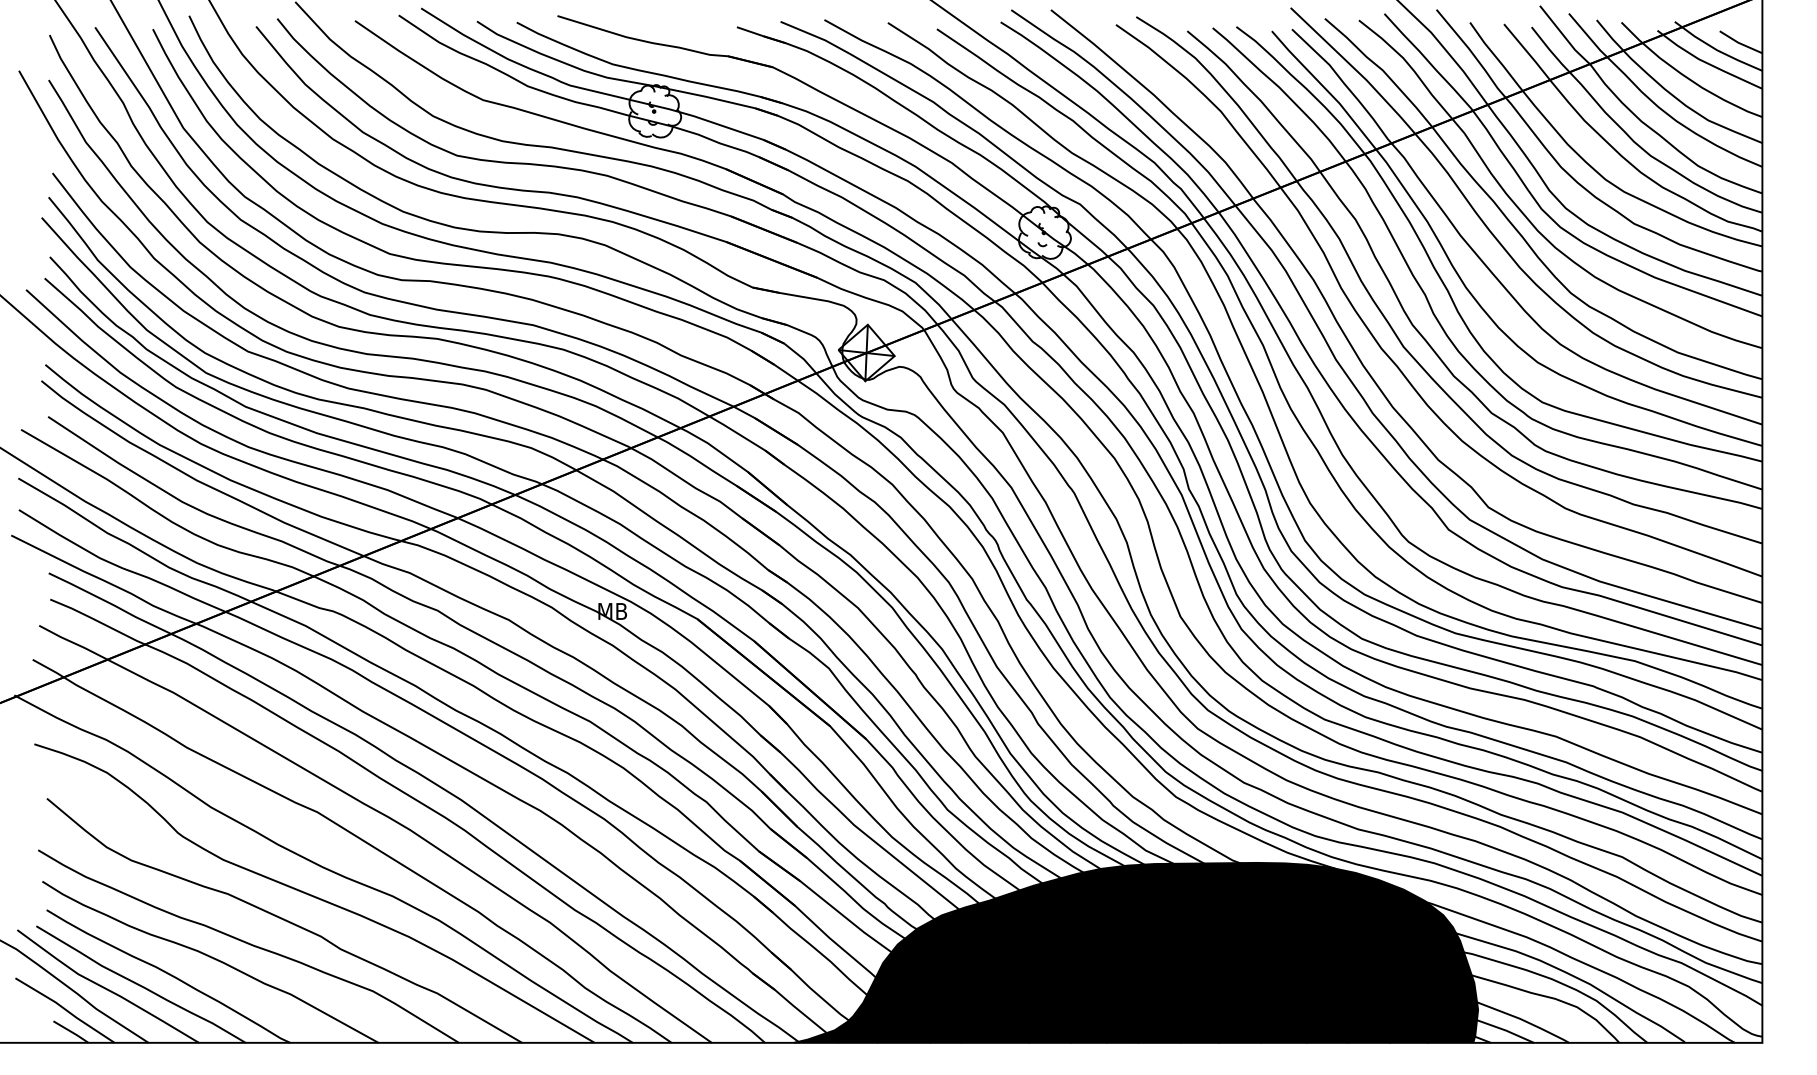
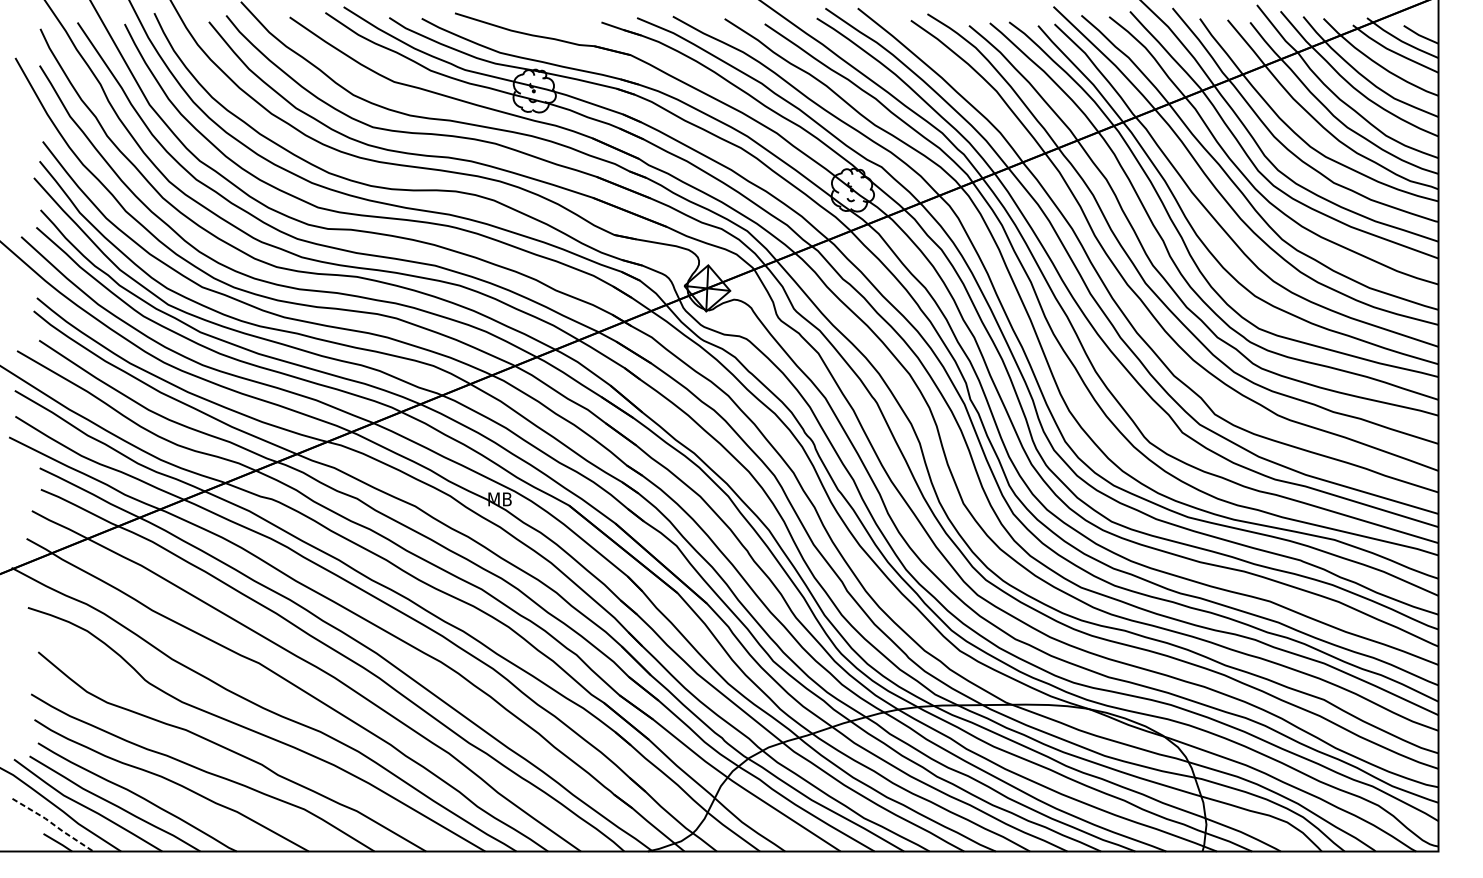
fill: (1135, 952) -> (926, 777), removed
line: (65, 1009) -> (53, 824), solid -> dashed

